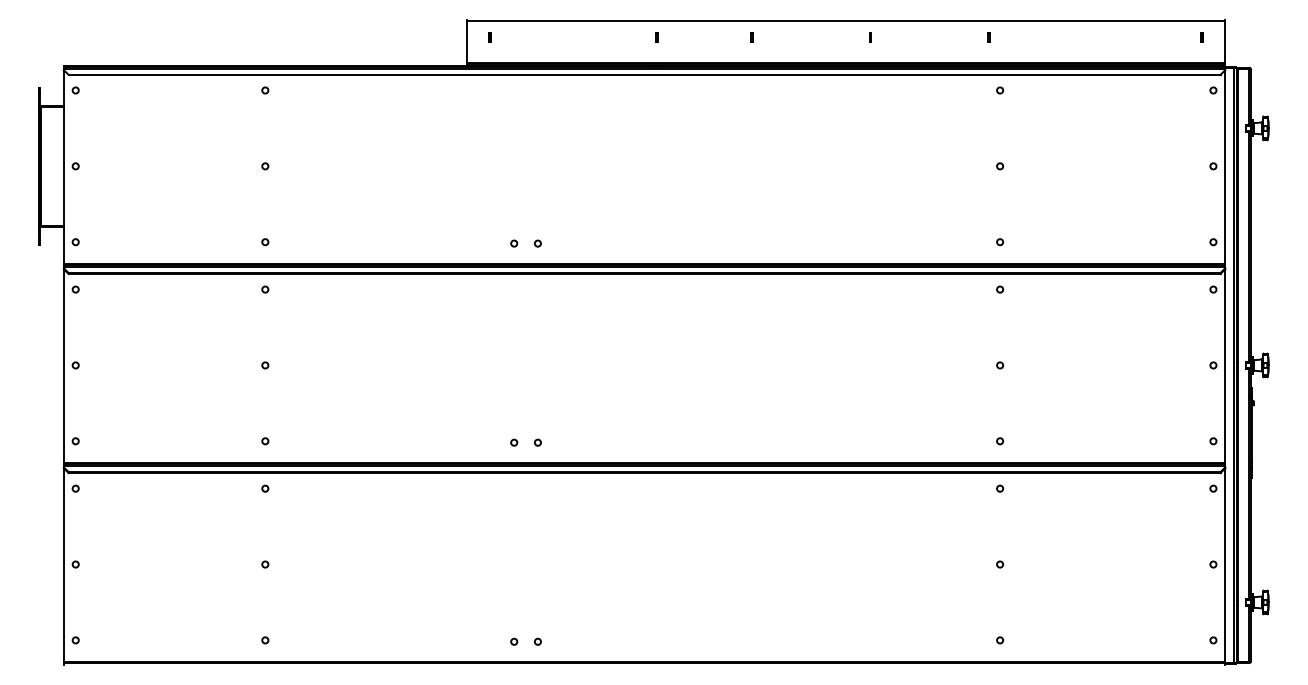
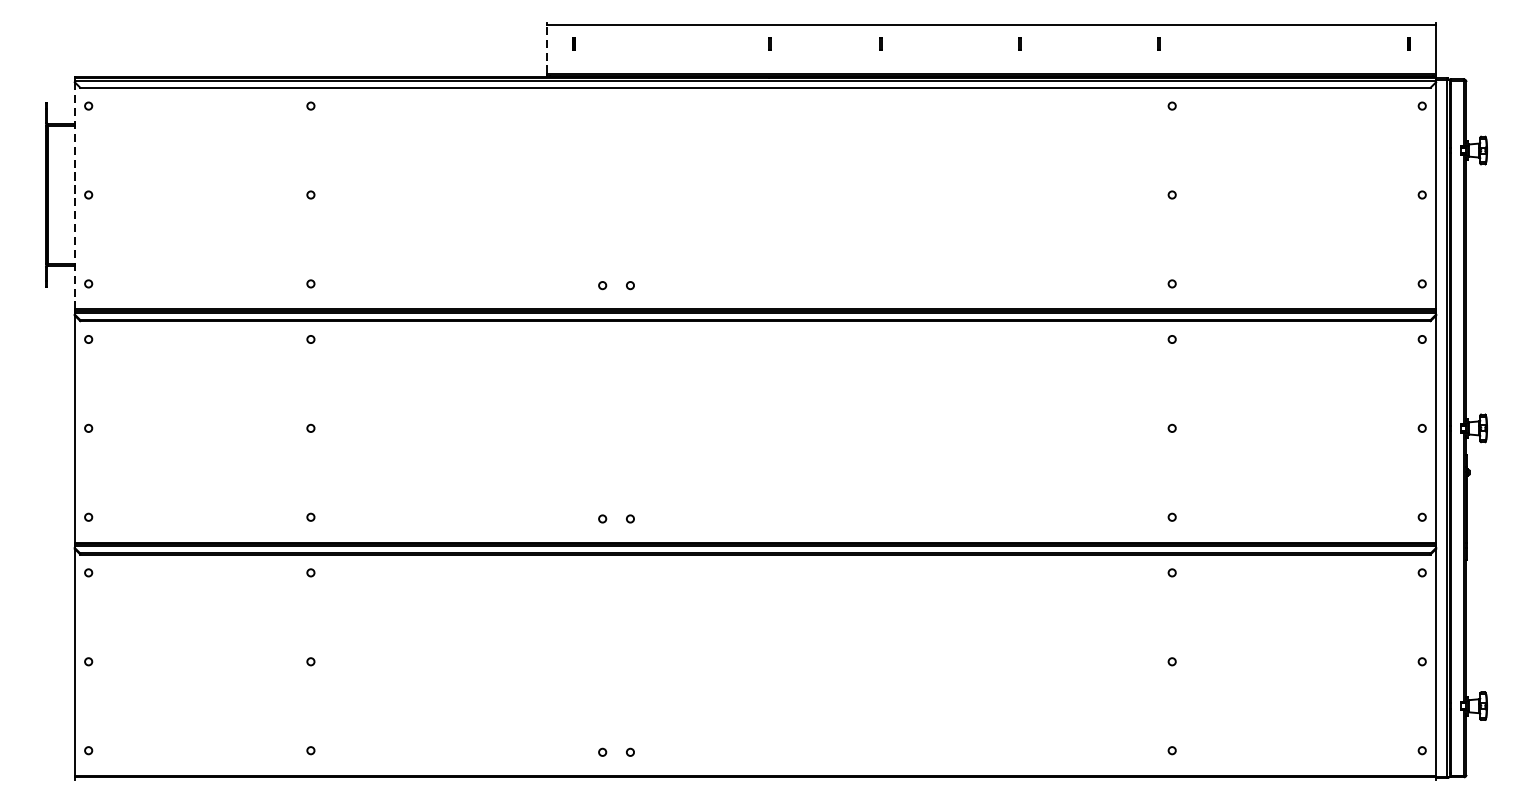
line: (466, 42) -> (546, 49), solid -> dashed
line: (63, 166) -> (74, 195), solid -> dashed

